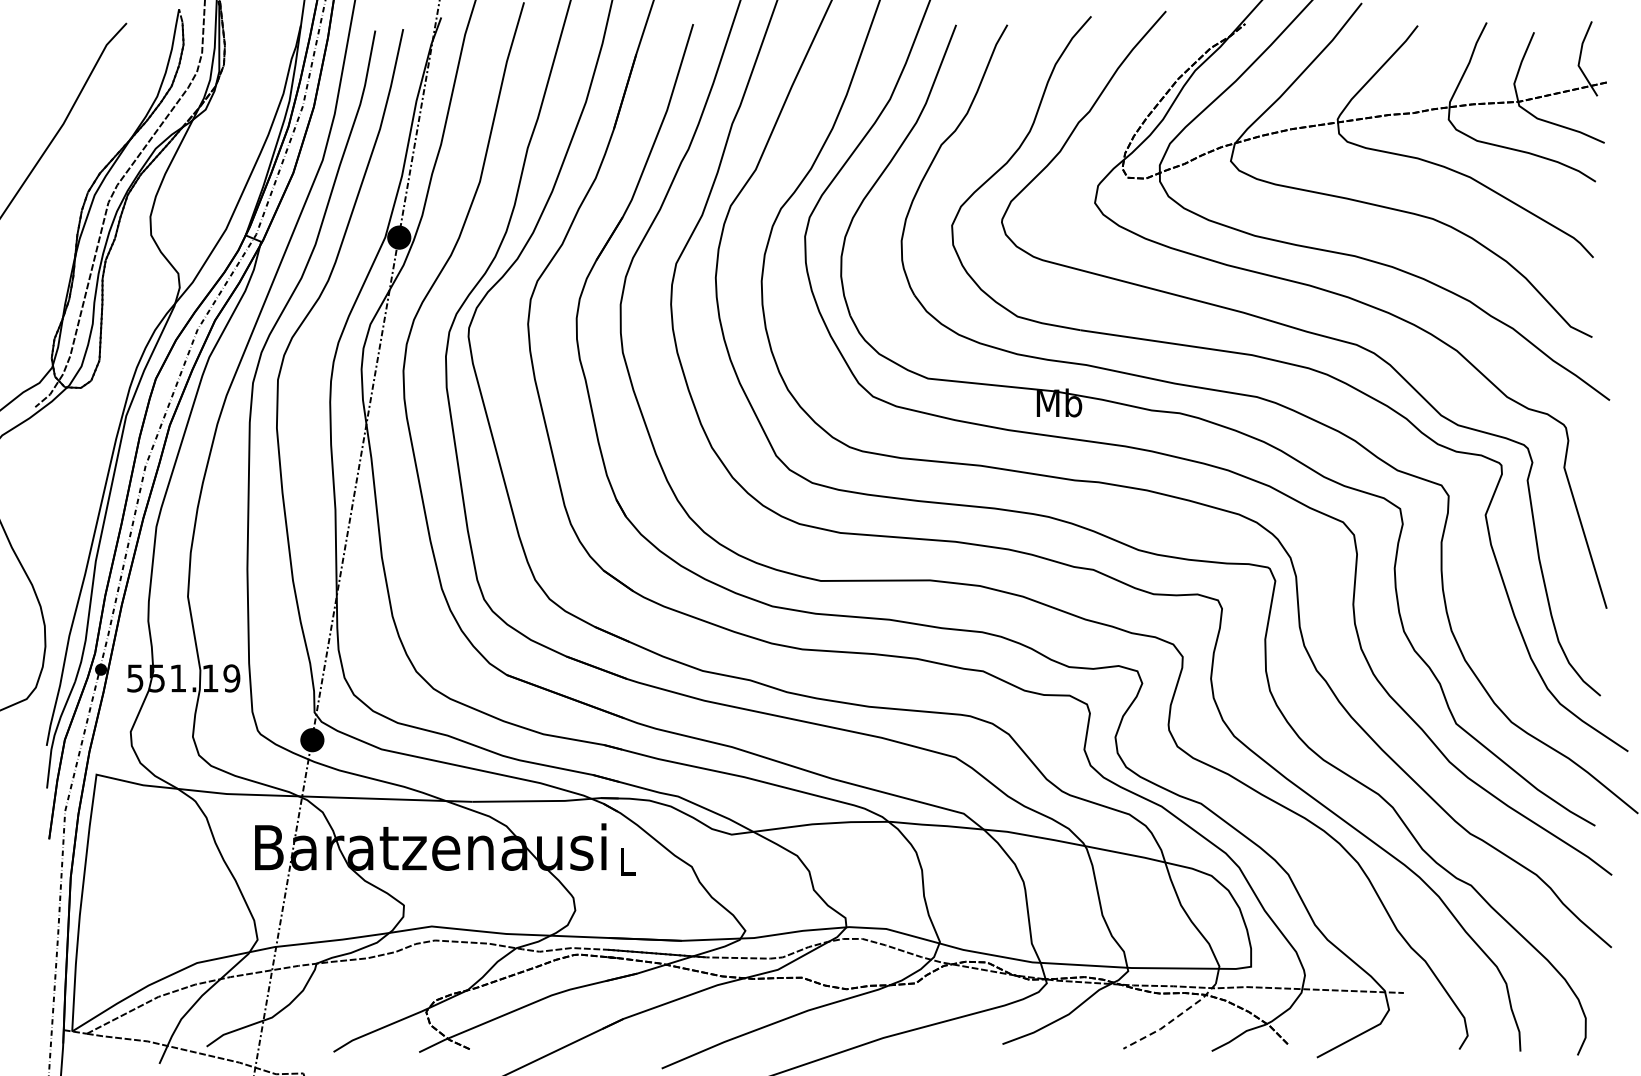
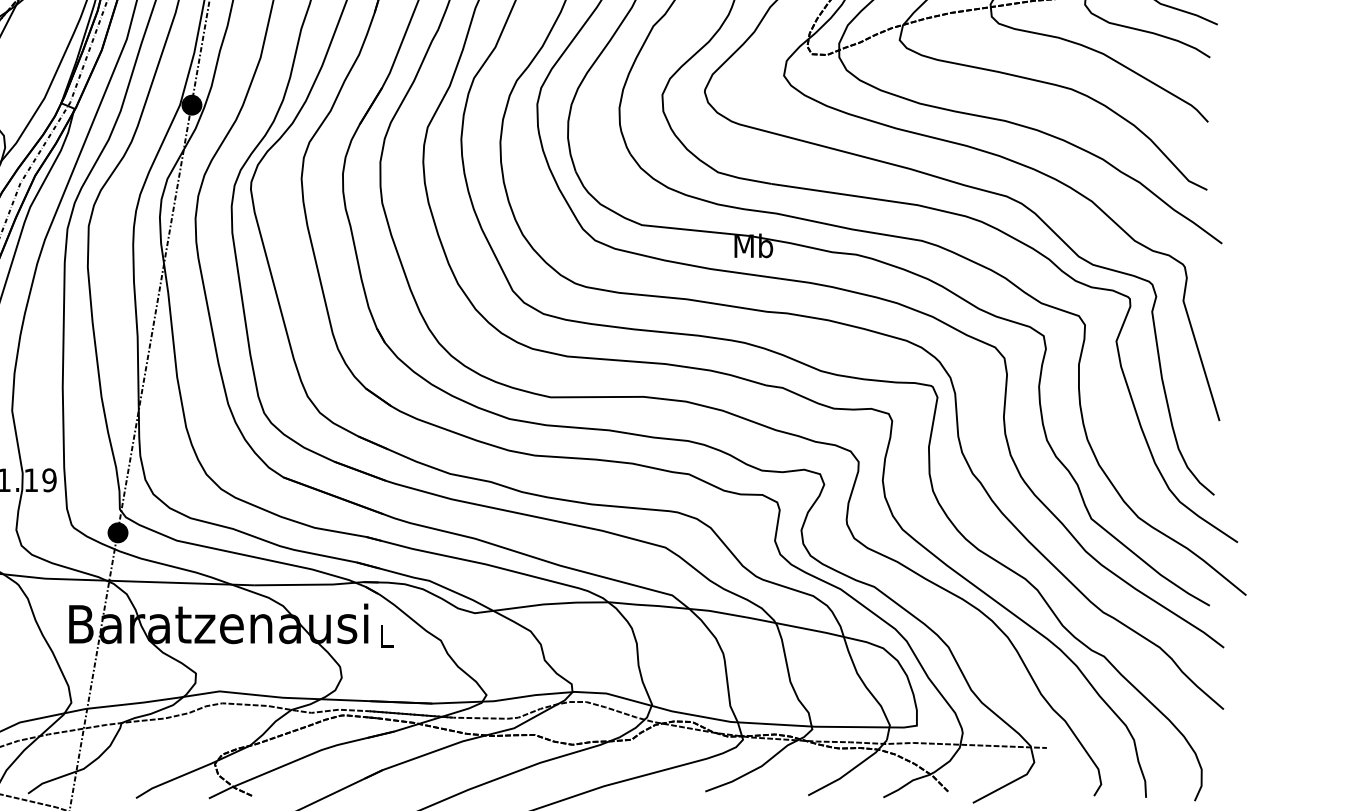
line: (1172, 1020) -> (849, 771), dashed -> solid

